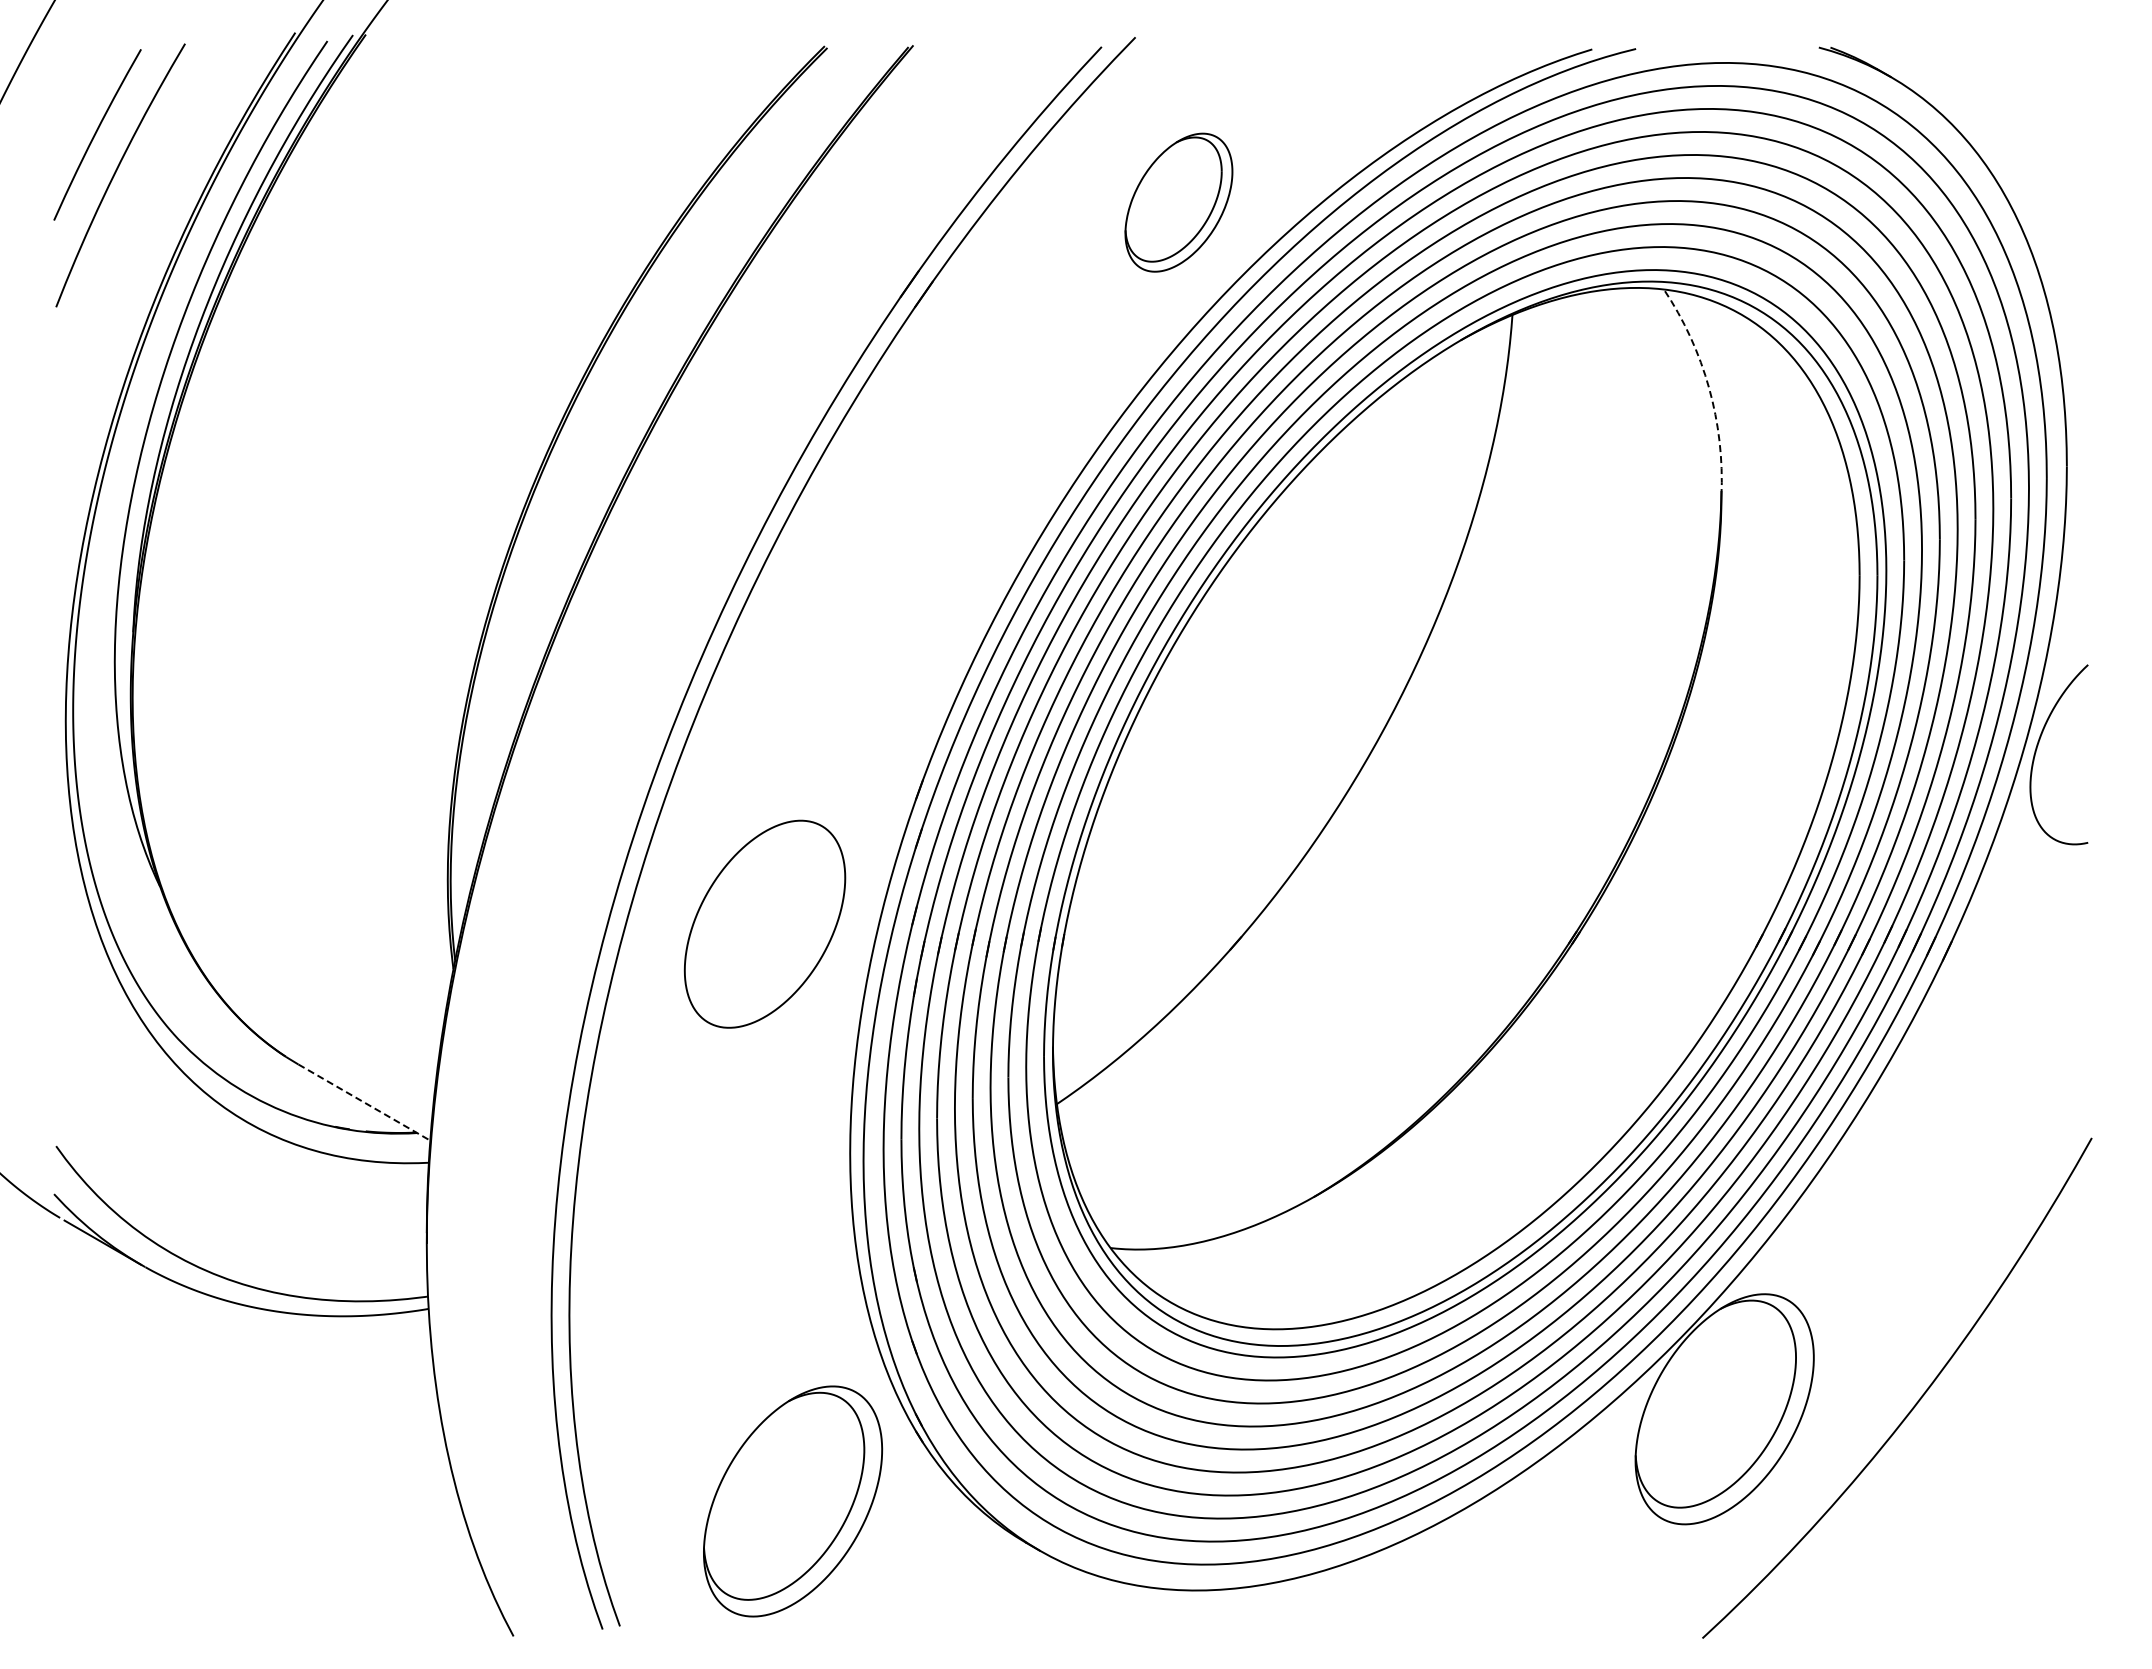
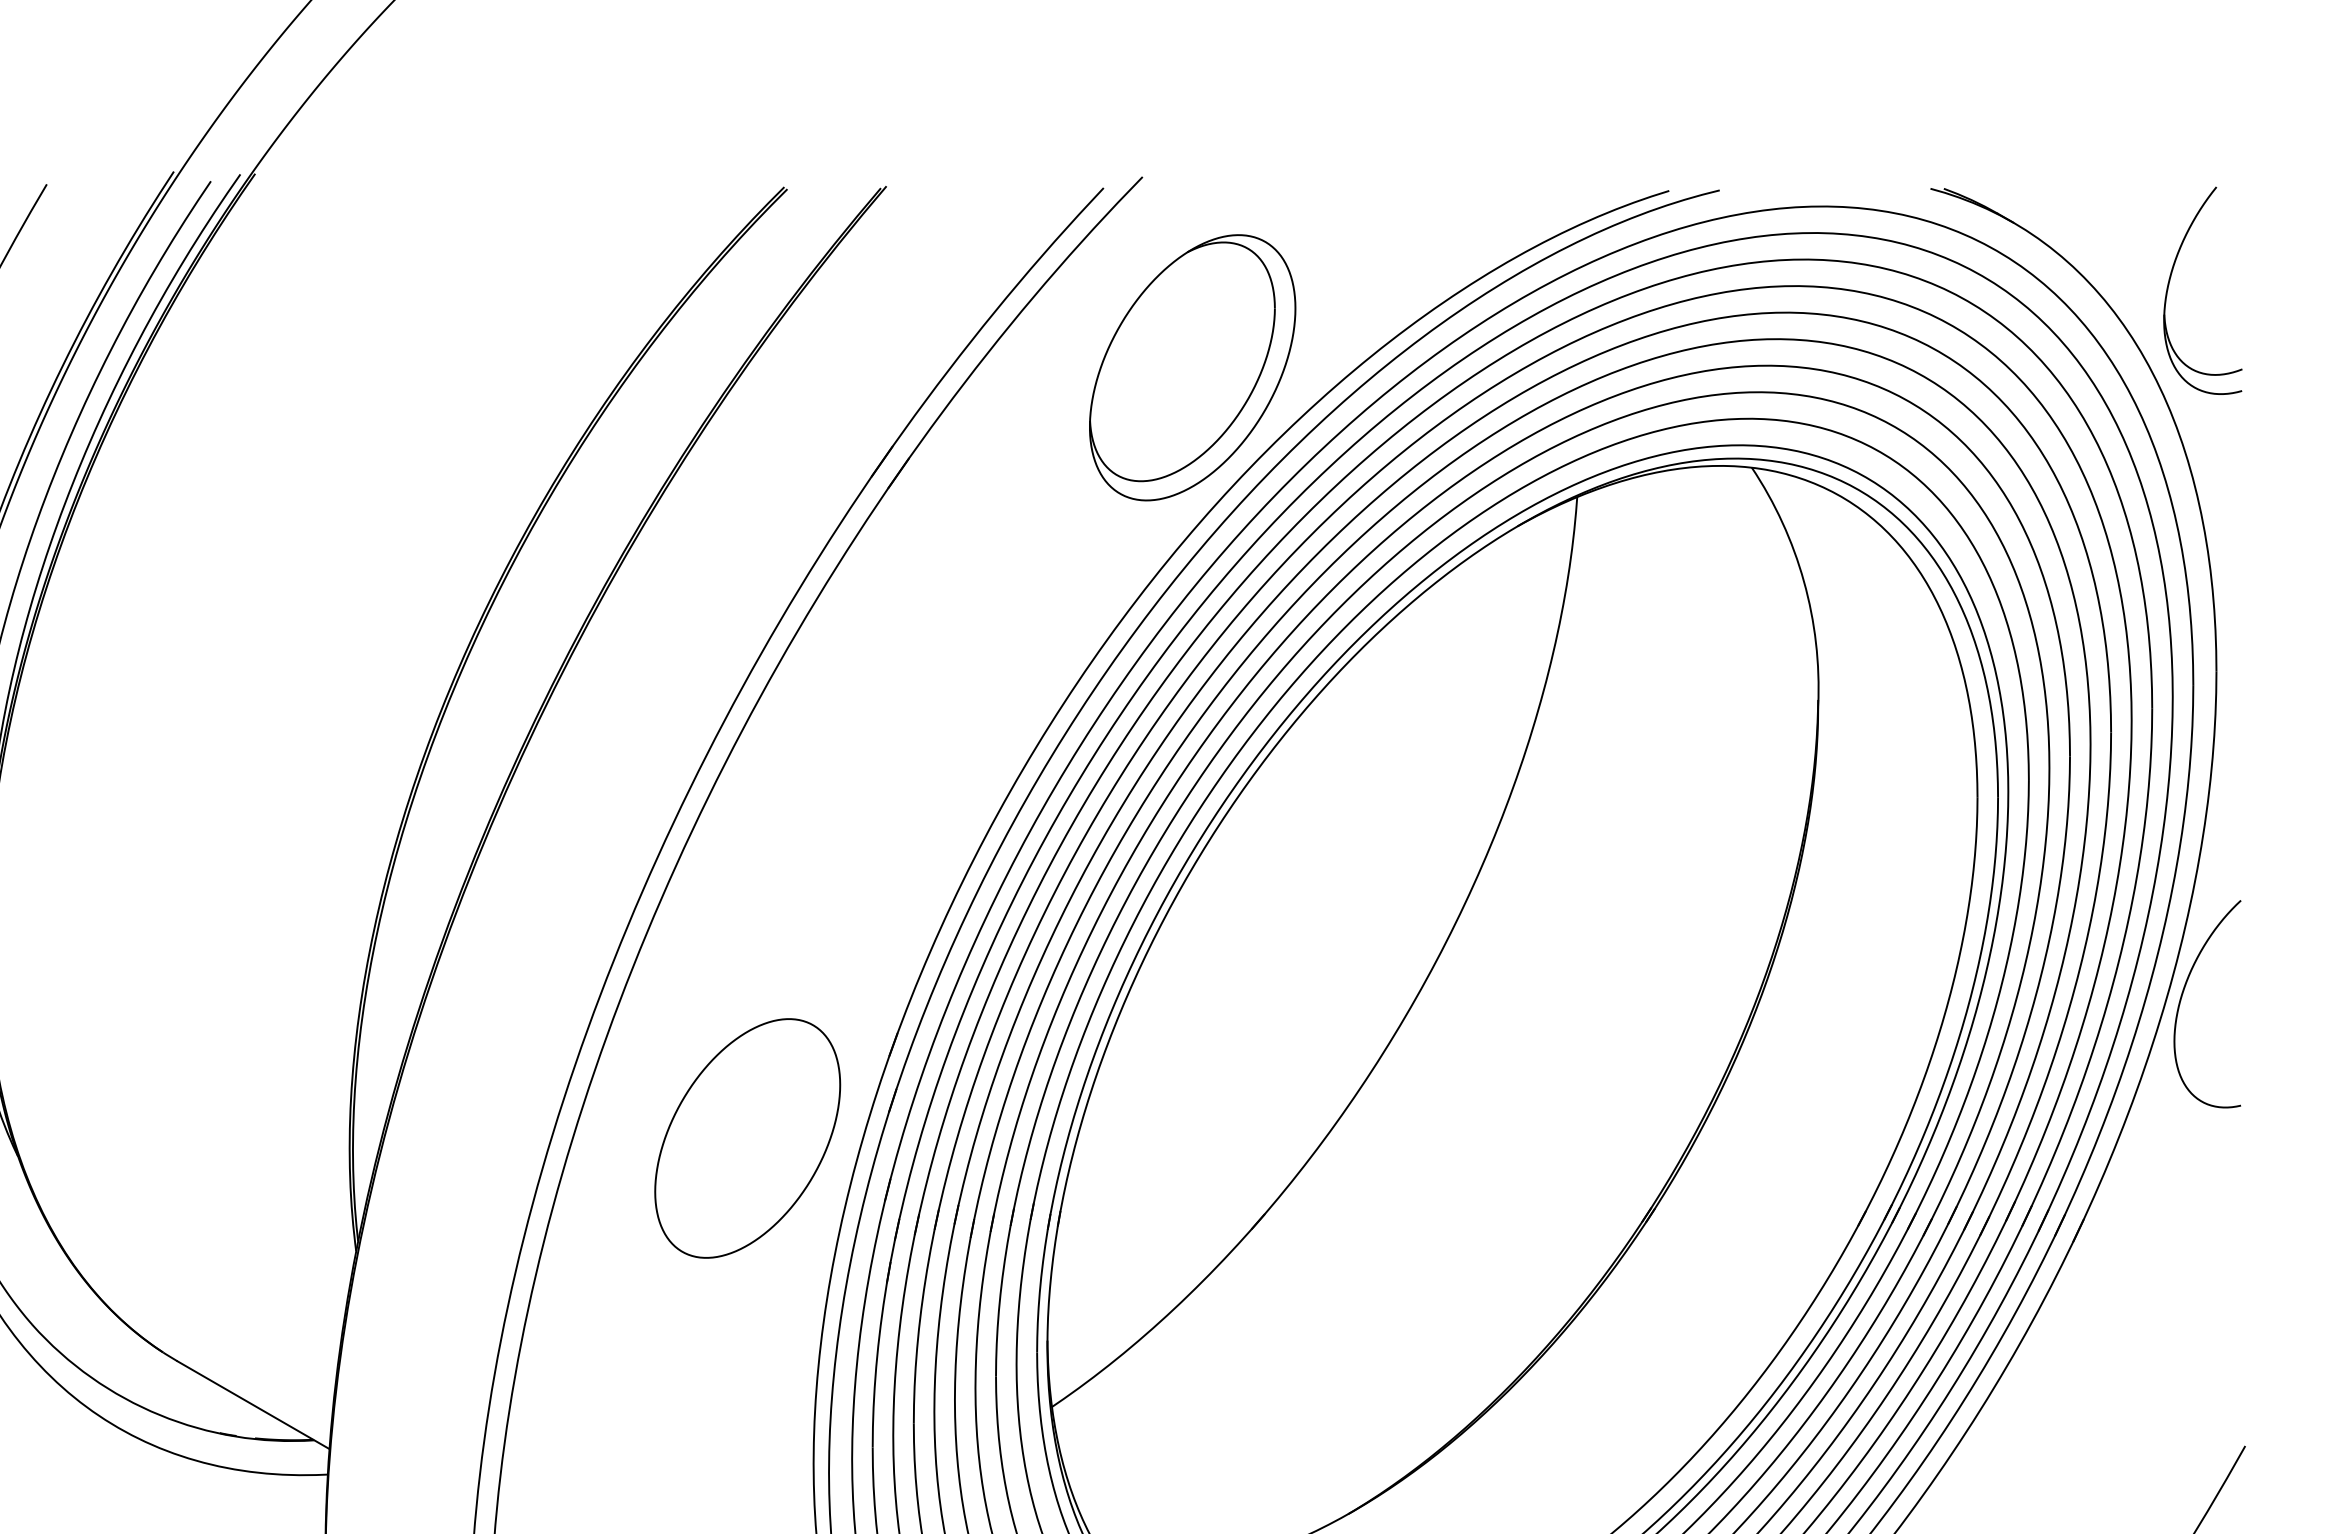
part: (2026, 130) -> (2169, 284), added
part: (1178, 202) -> (1192, 367), size x1.67
arc: (1709, 388) -> (1804, 581), dashed -> solid
part: (764, 923) -> (747, 1137), moved
line: (364, 1102) -> (253, 1405), dashed -> solid

